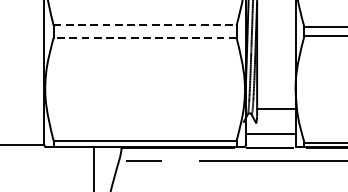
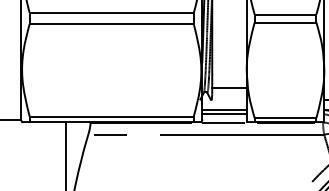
line: (145, 26) -> (112, 13), dashed -> solid
line: (144, 38) -> (111, 24), dashed -> solid
line: (270, 138) -> (224, 114), added

